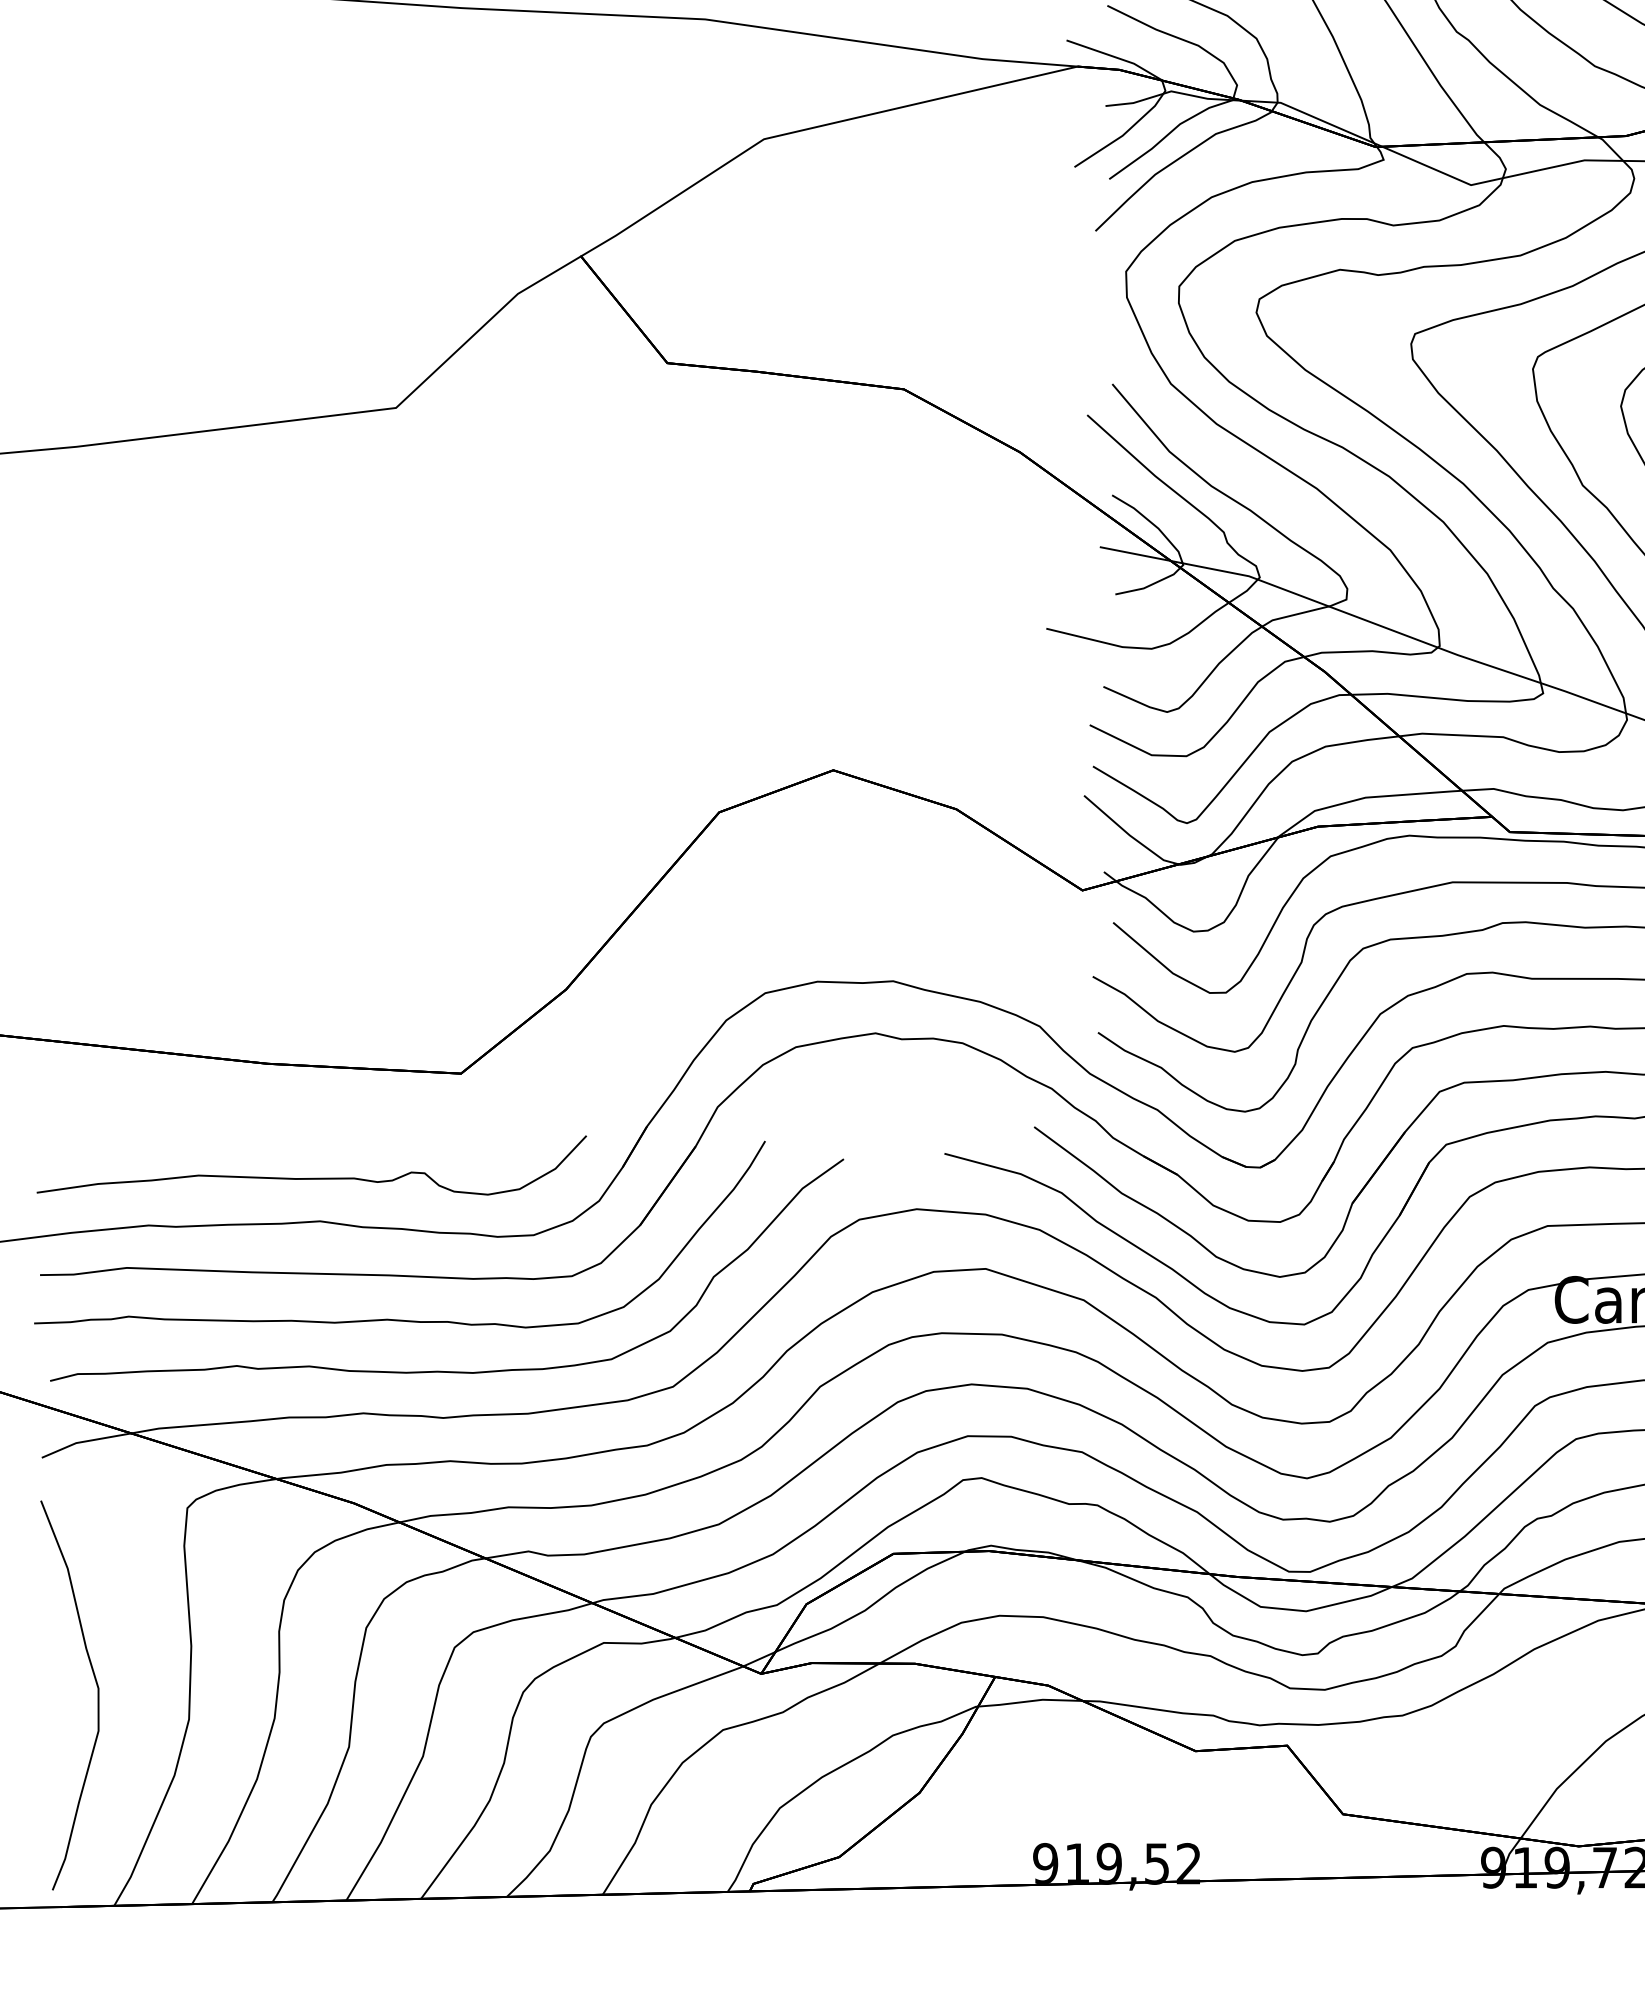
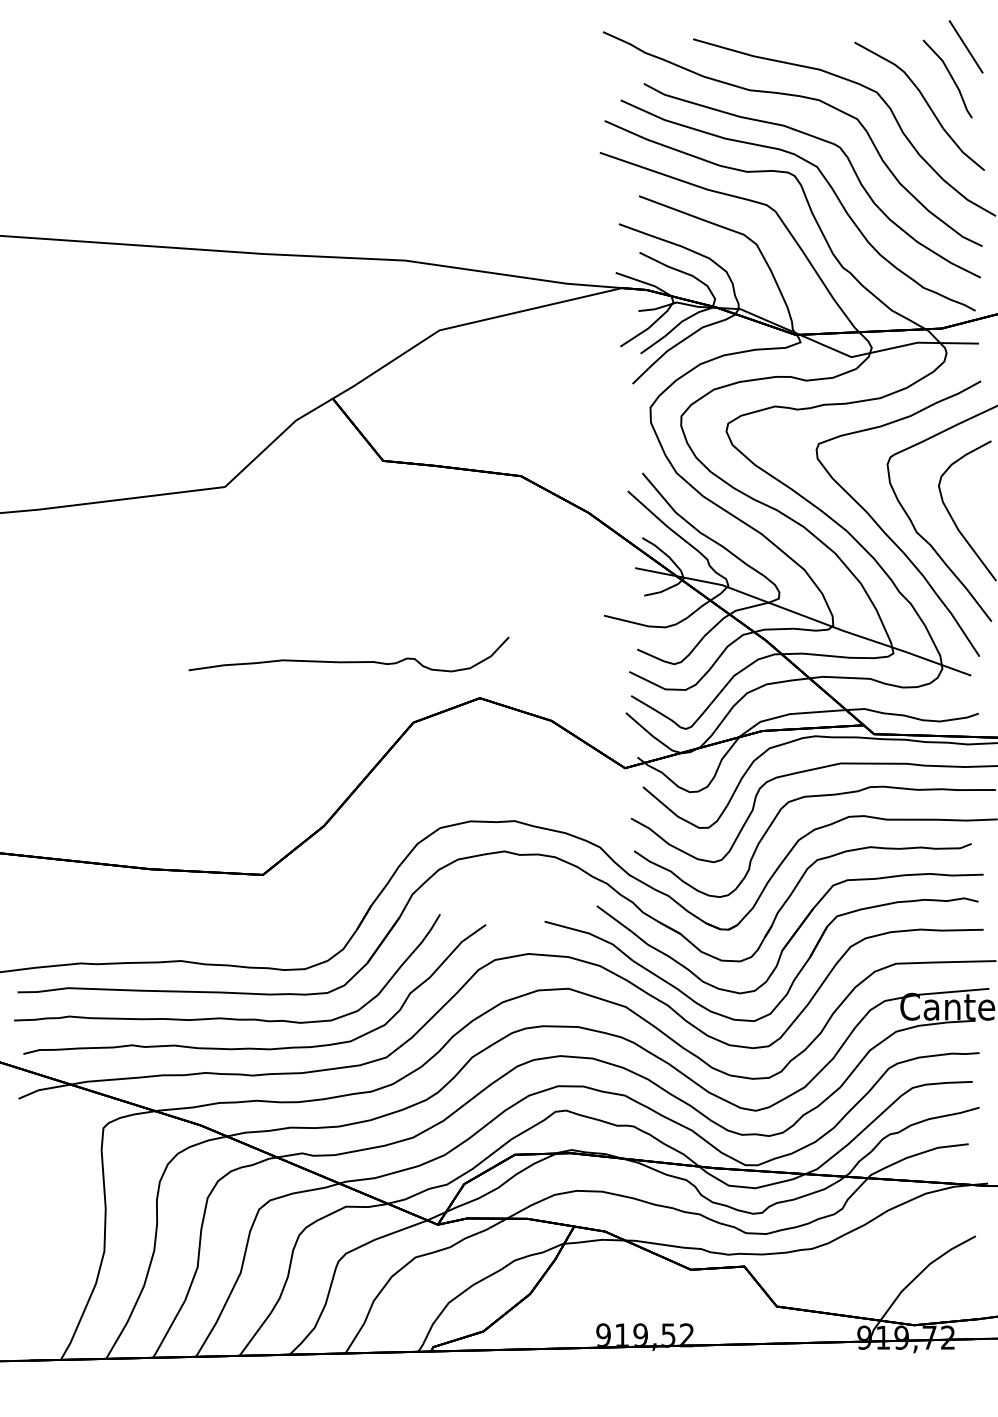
part: (311, 1177) -> (348, 661), moved
curve: (96, 1694) -> (50, 1236), removed

